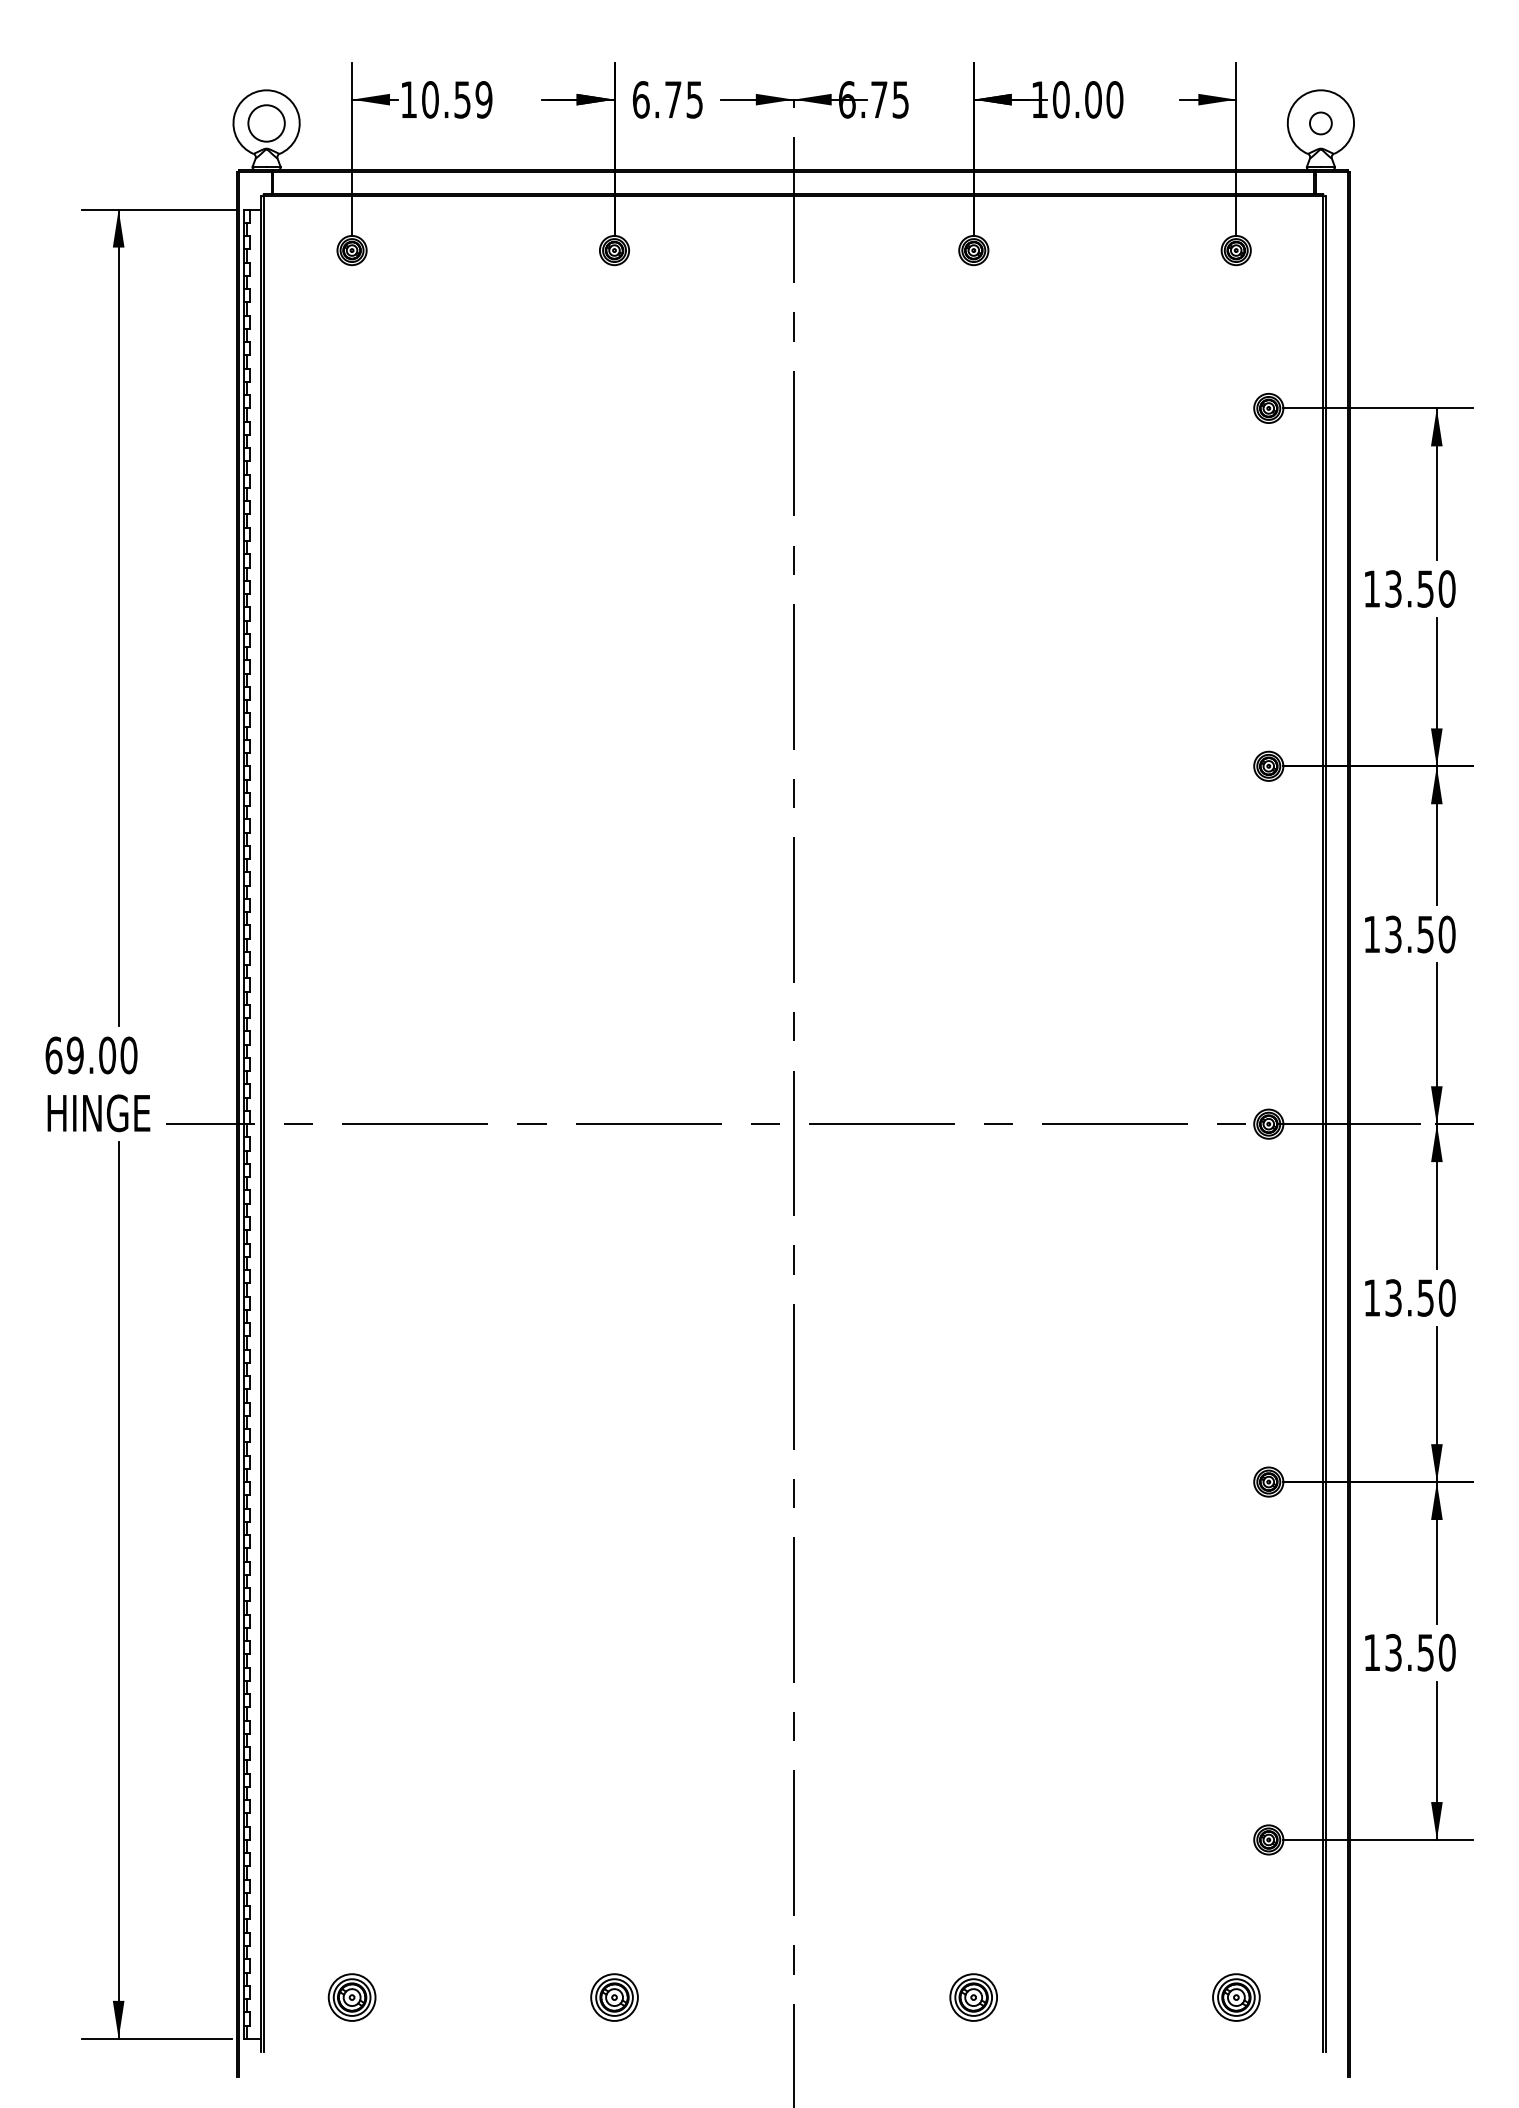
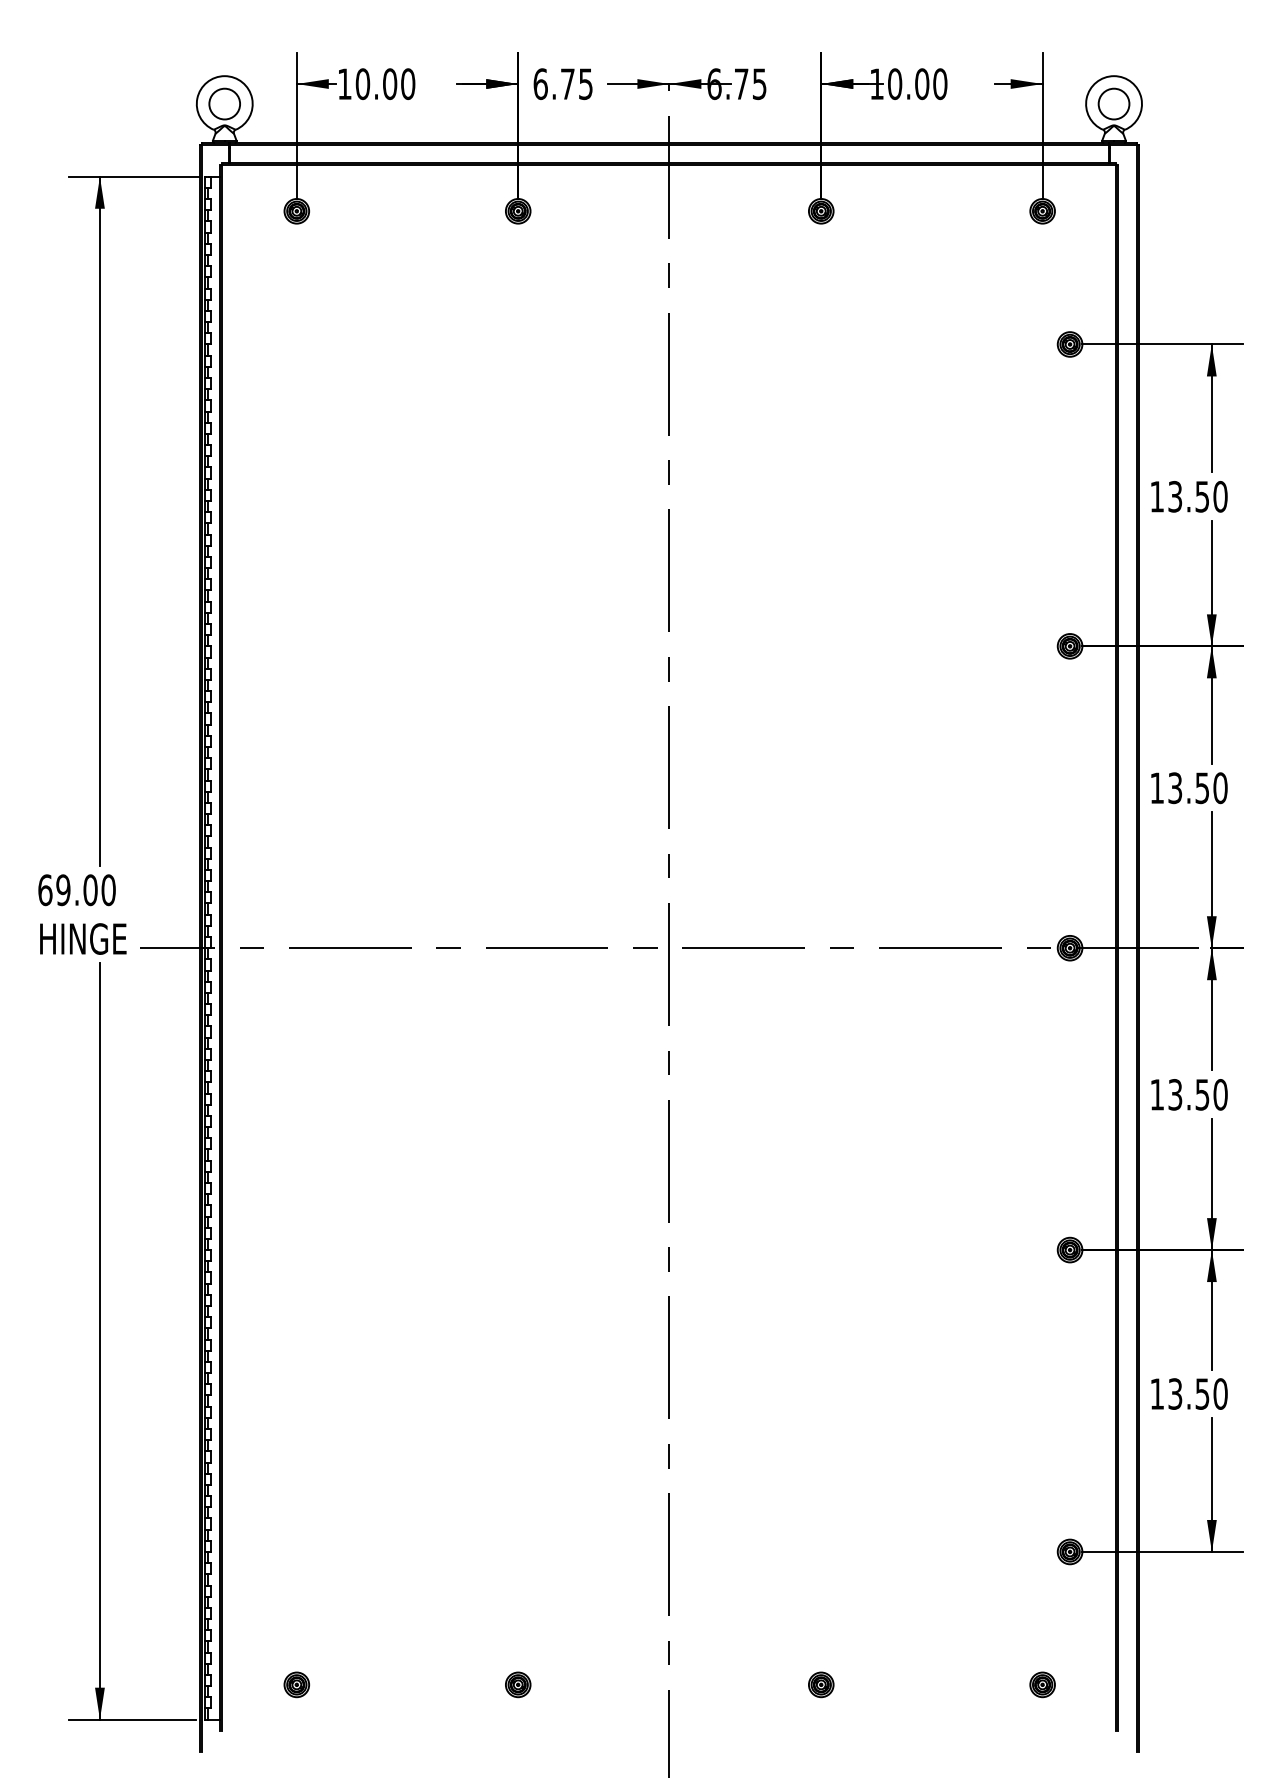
text: (473, 99) -> (399, 83), 10.59 -> 10.00
circle: (1320, 123) -> (1113, 104), size x1.67
part: (351, 1997) -> (296, 1684), size x0.62
part: (614, 1997) -> (518, 1684), size x0.62
part: (973, 1997) -> (821, 1684), size x0.62
part: (1235, 1997) -> (1042, 1684), size x0.62

